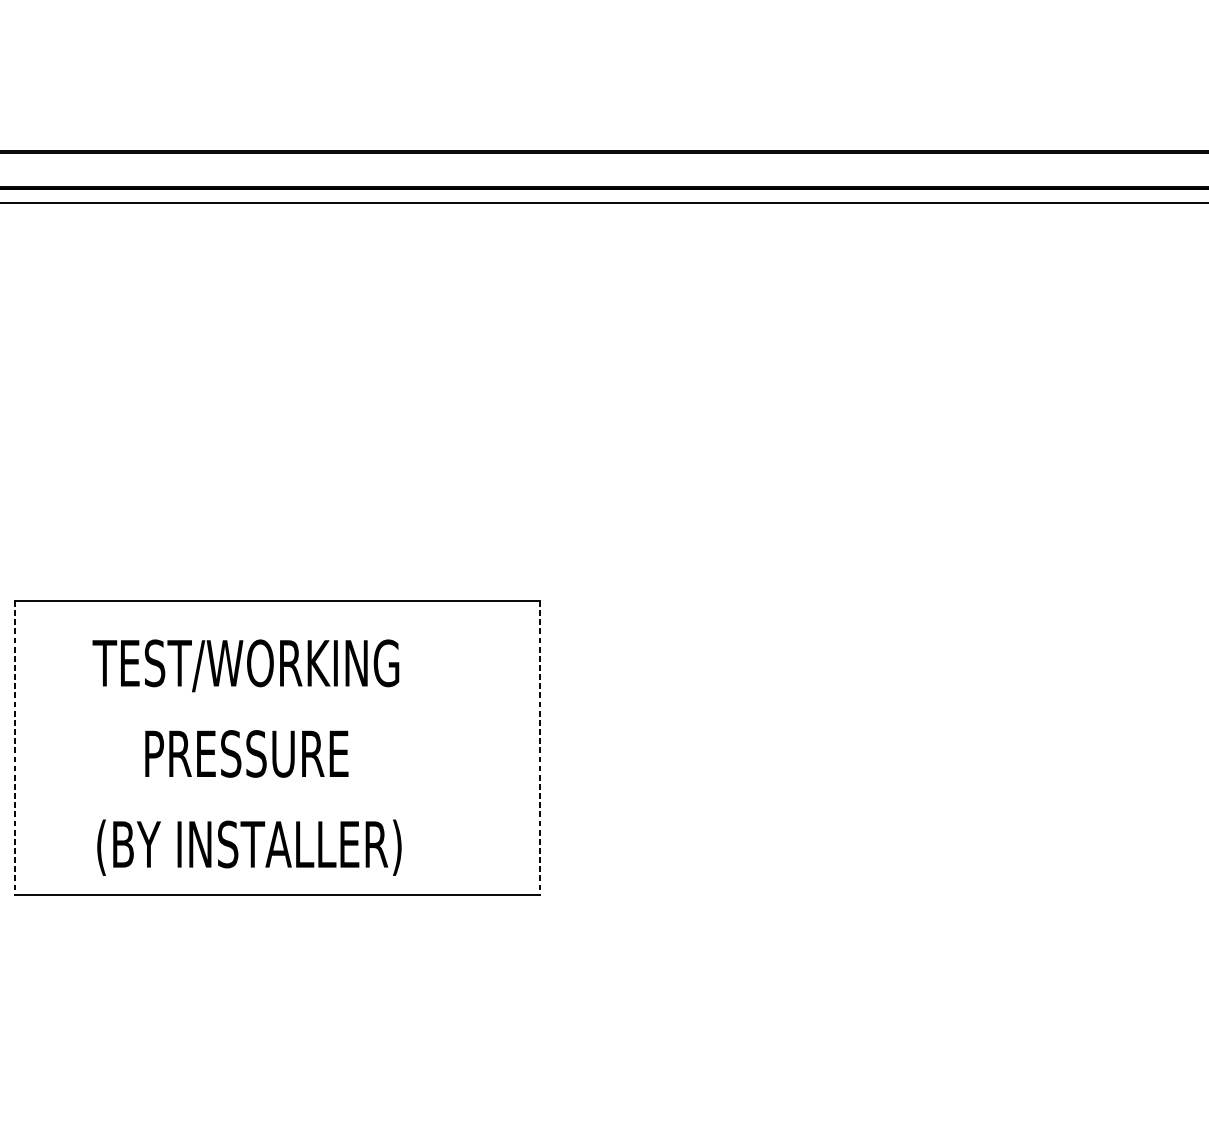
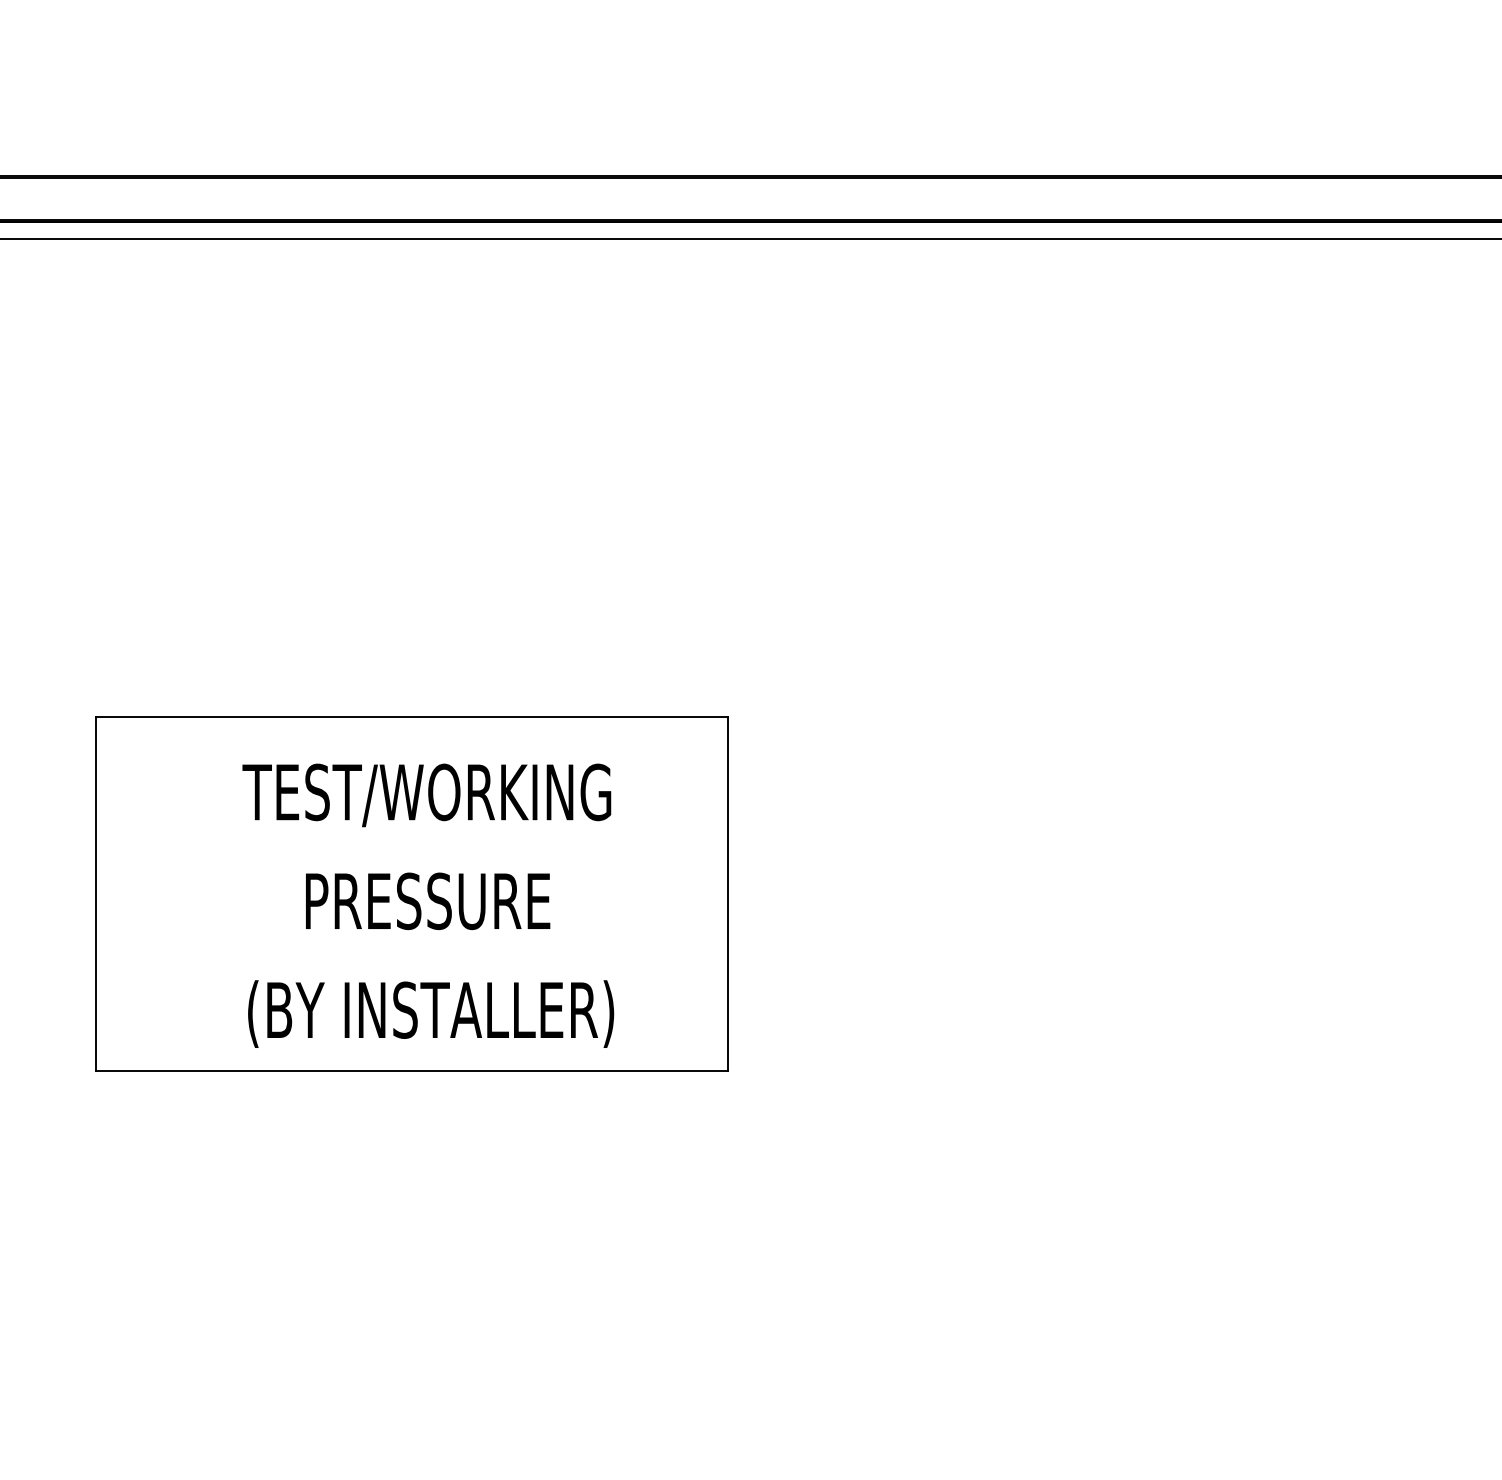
line: (14, 748) -> (95, 894), dashed -> solid
line: (540, 748) -> (727, 894), dashed -> solid
text: (247, 757) -> (428, 905), moved

